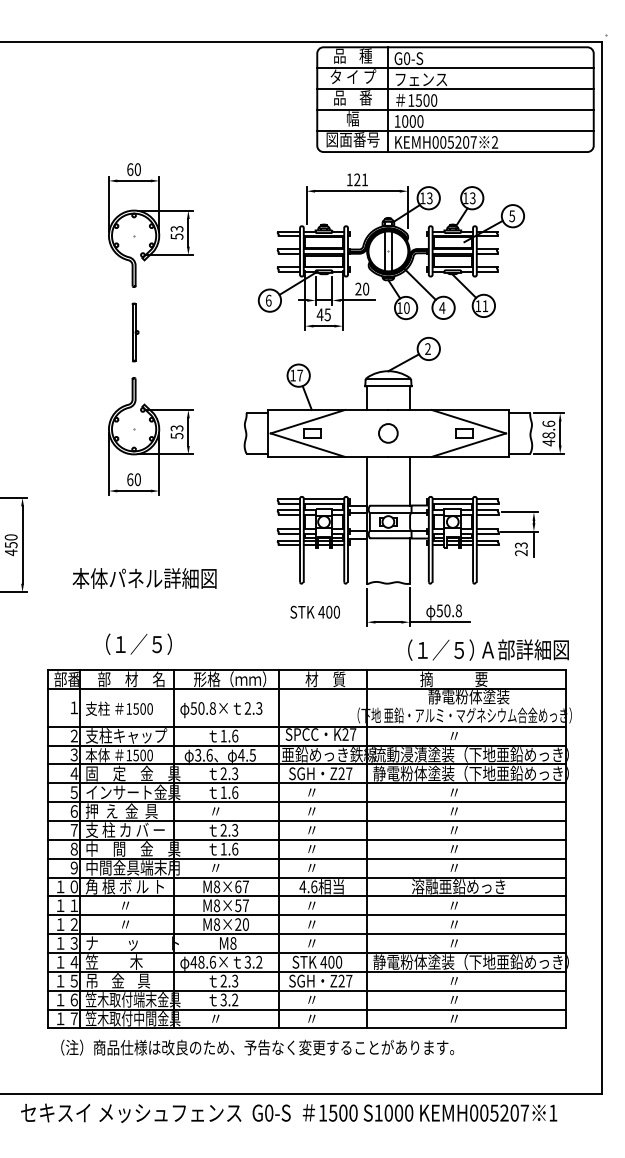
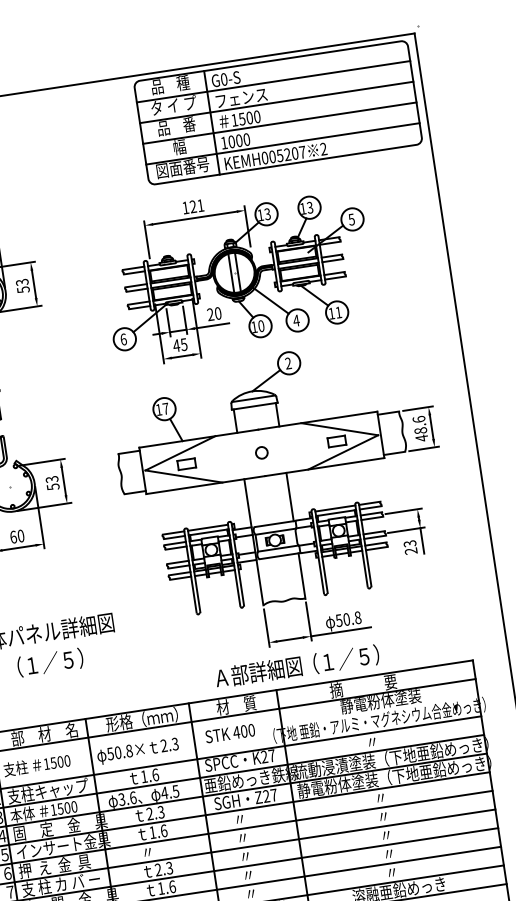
circle: (388, 433) -> (261, 452), size x0.62
text: (314, 611) -> (229, 732), moved
text: (138, 643) -> (49, 661), moved
text: (525, 649) -> (258, 671), moved

